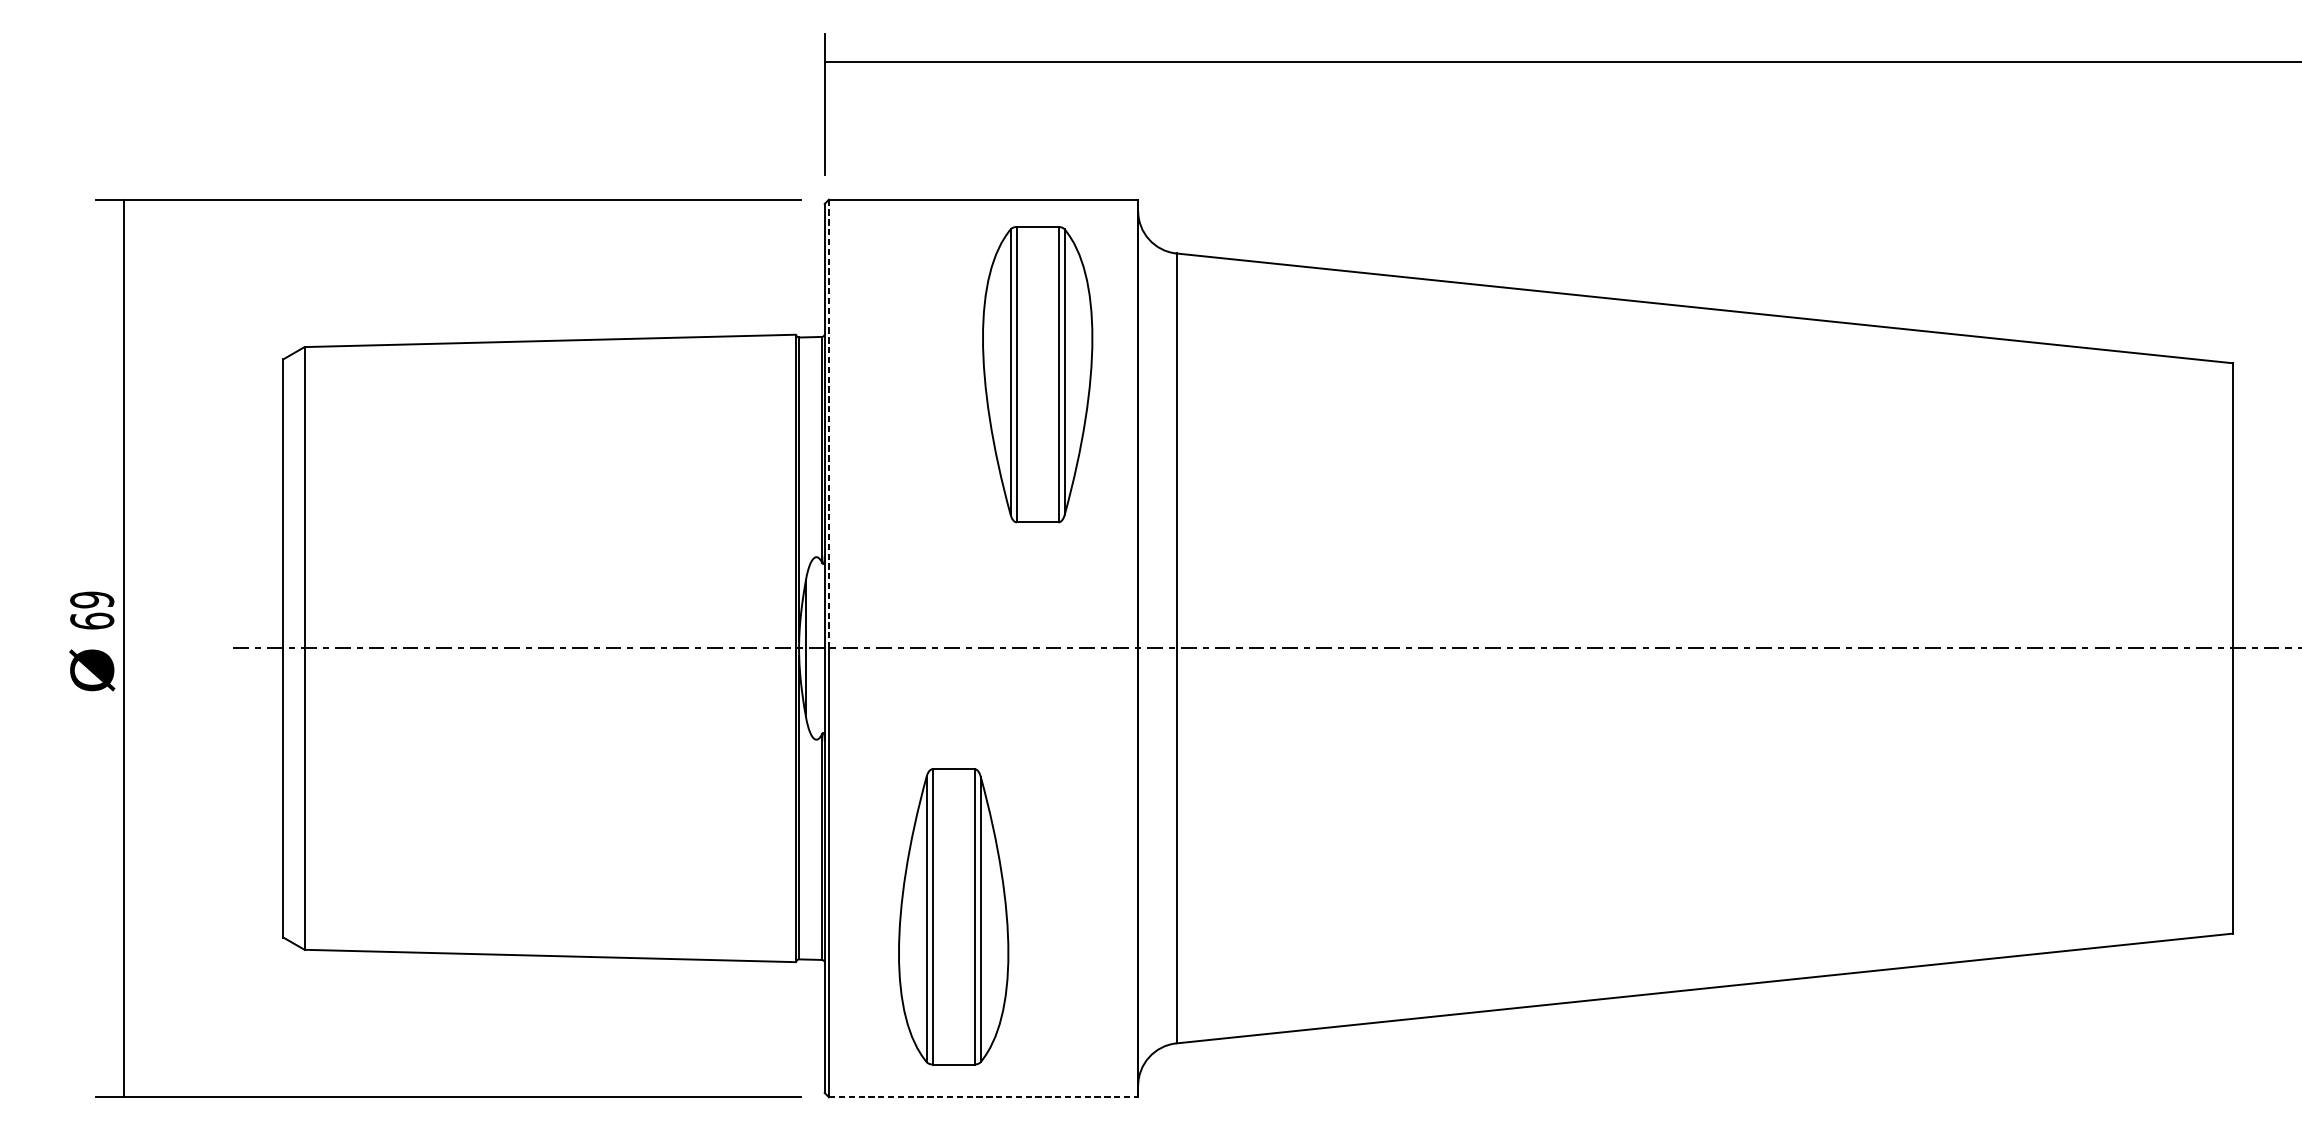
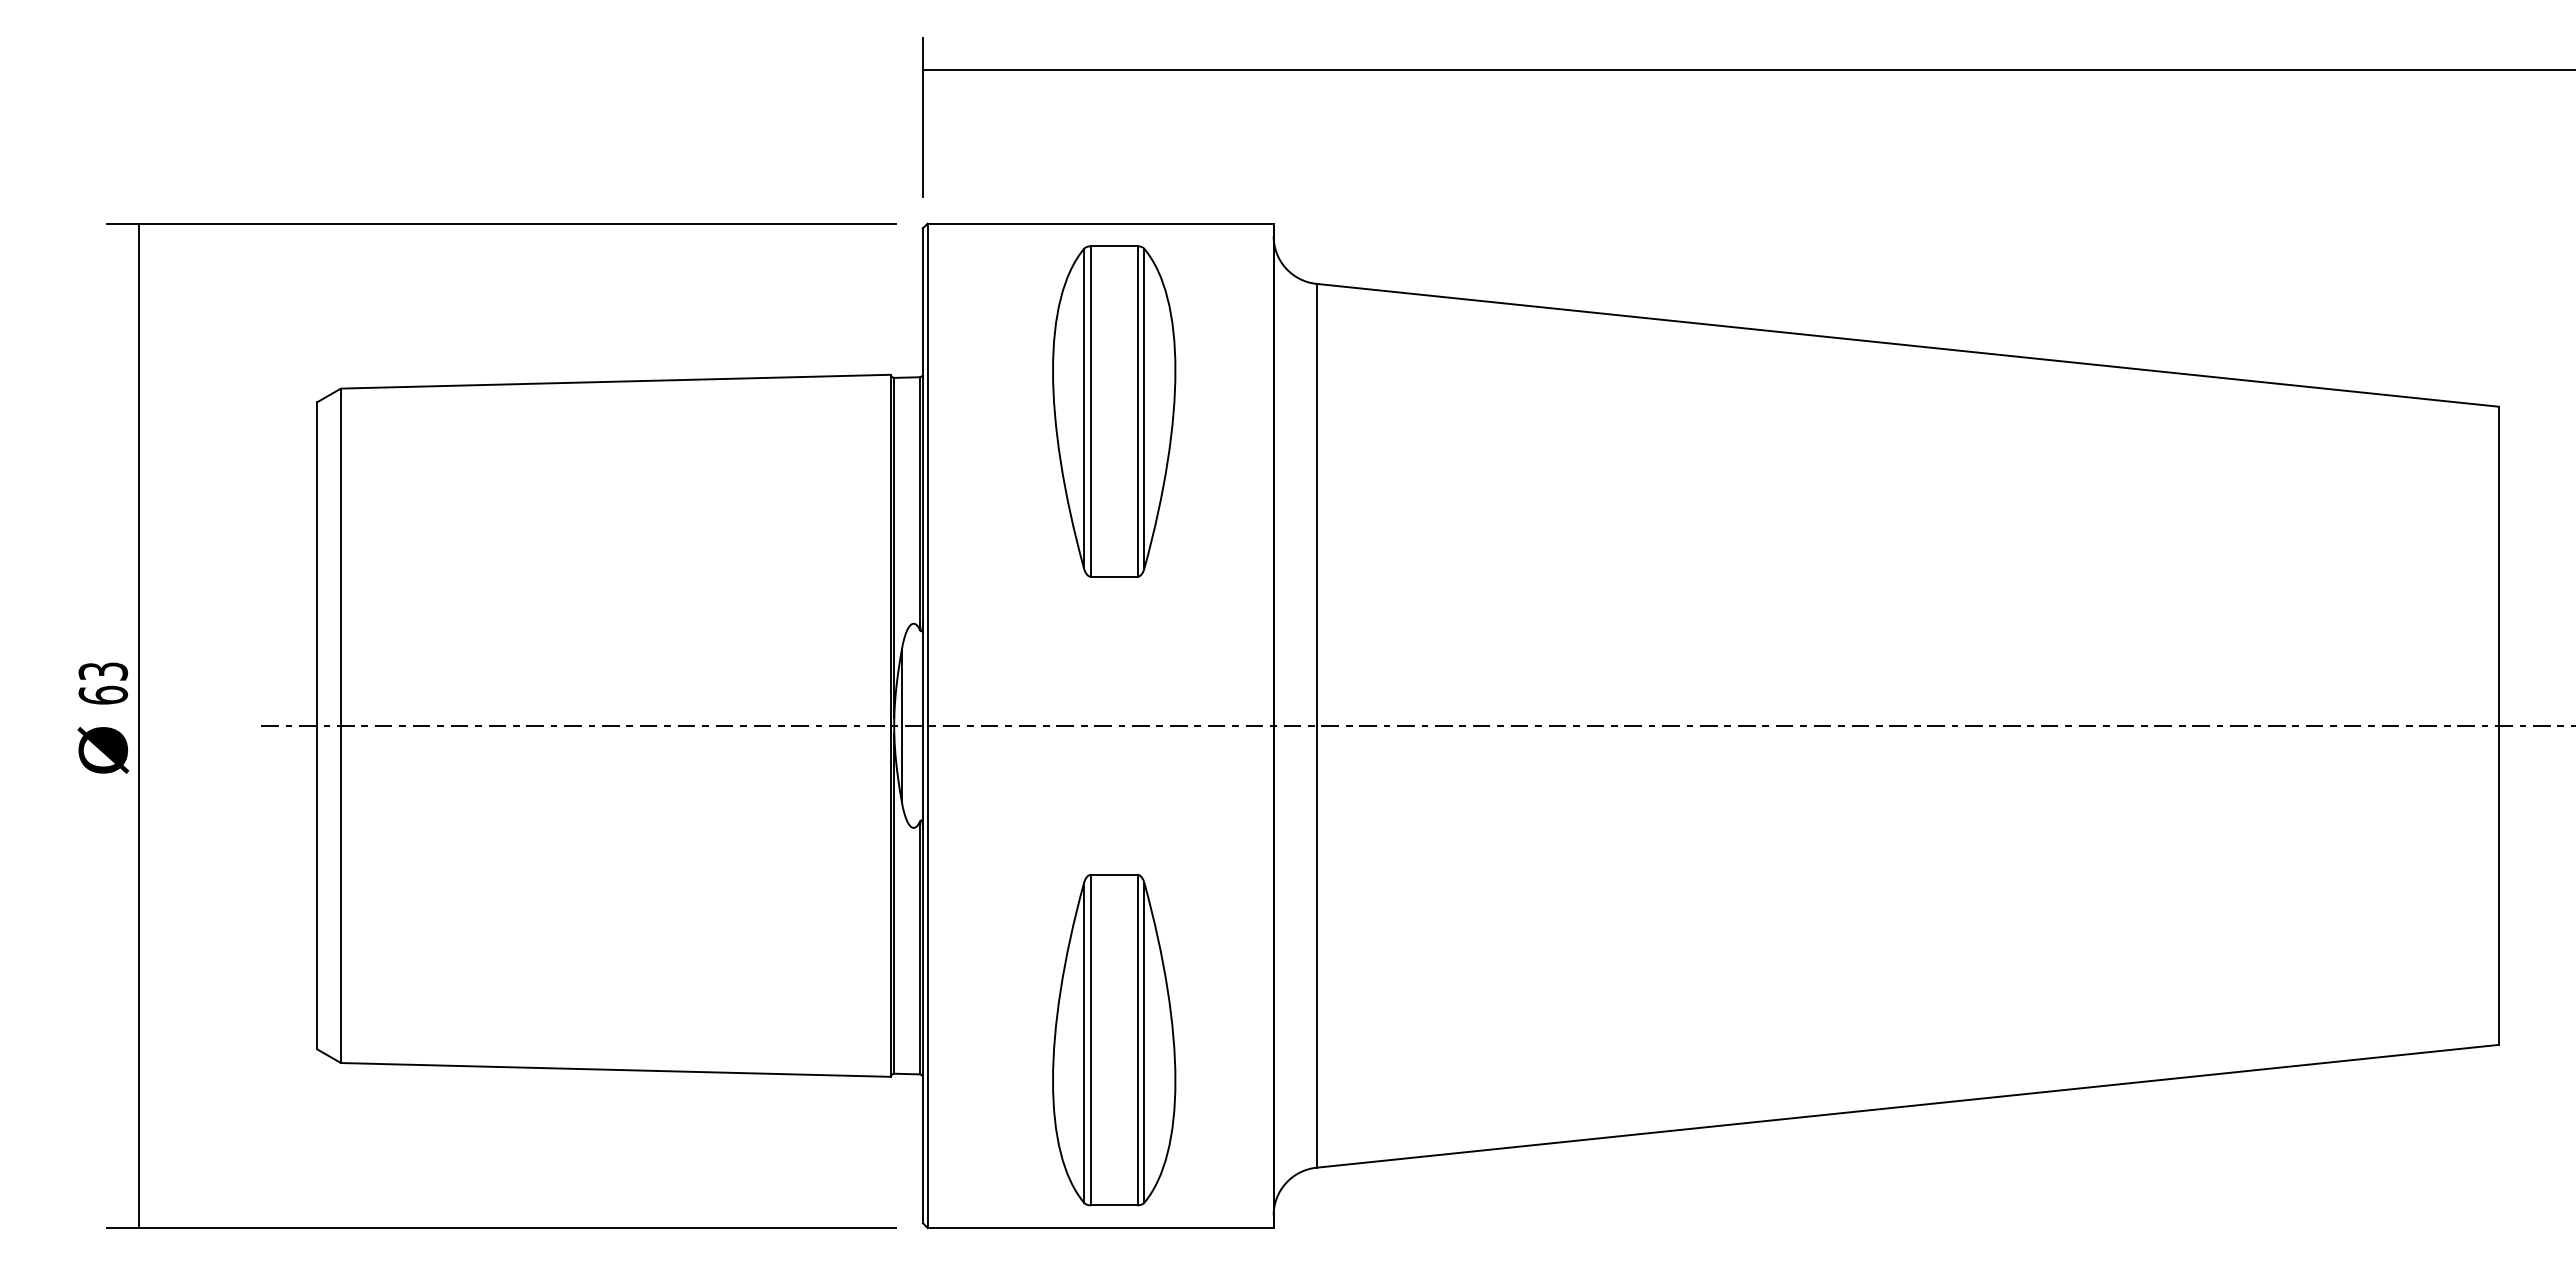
part: (1037, 374) -> (1114, 411), moved
line: (828, 424) -> (927, 475), dashed -> solid
text: (91, 599) -> (102, 671), 69 -> 63
part: (953, 917) -> (1114, 1040), moved
line: (983, 1096) -> (1100, 1227), dashed -> solid

